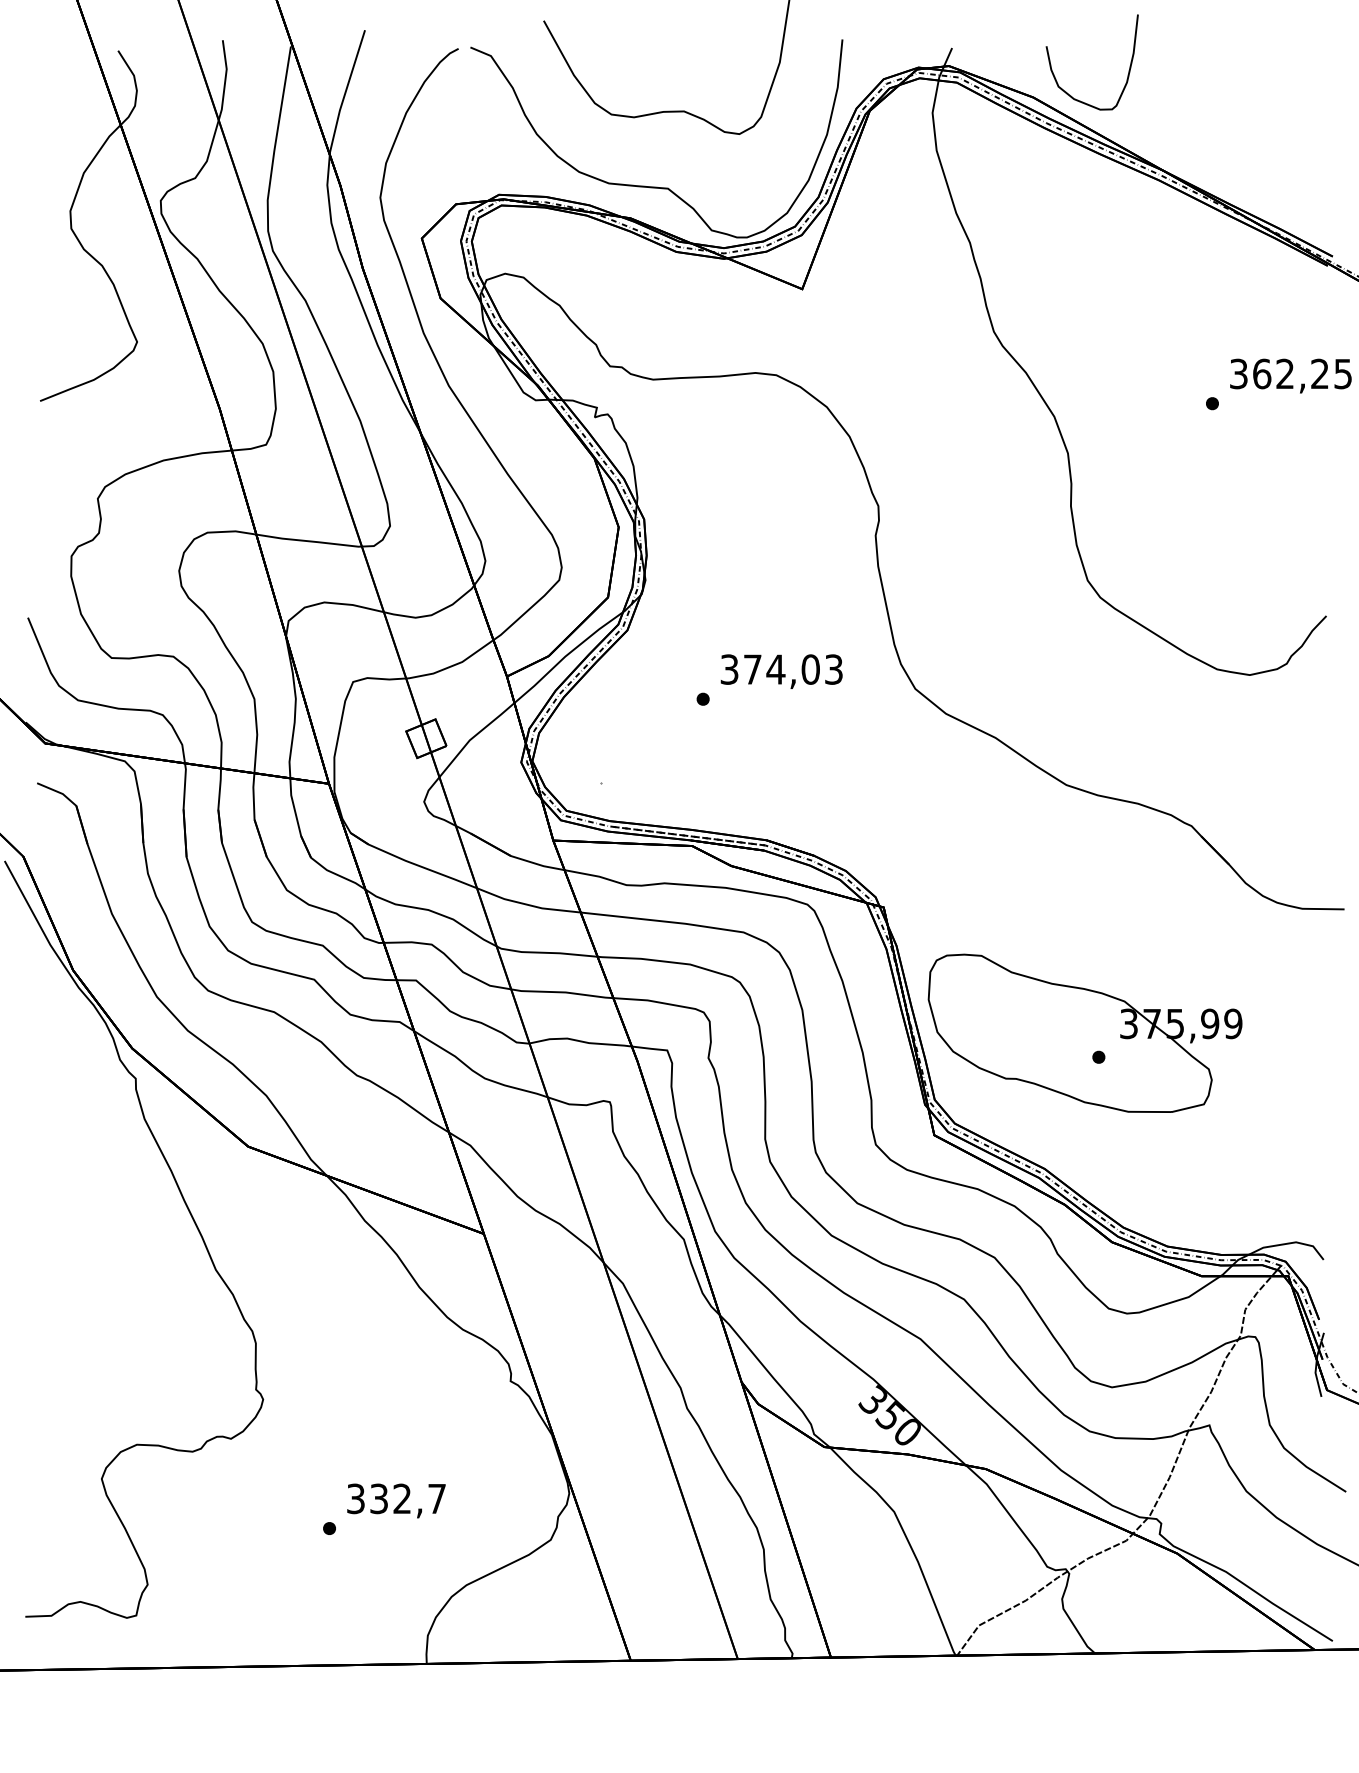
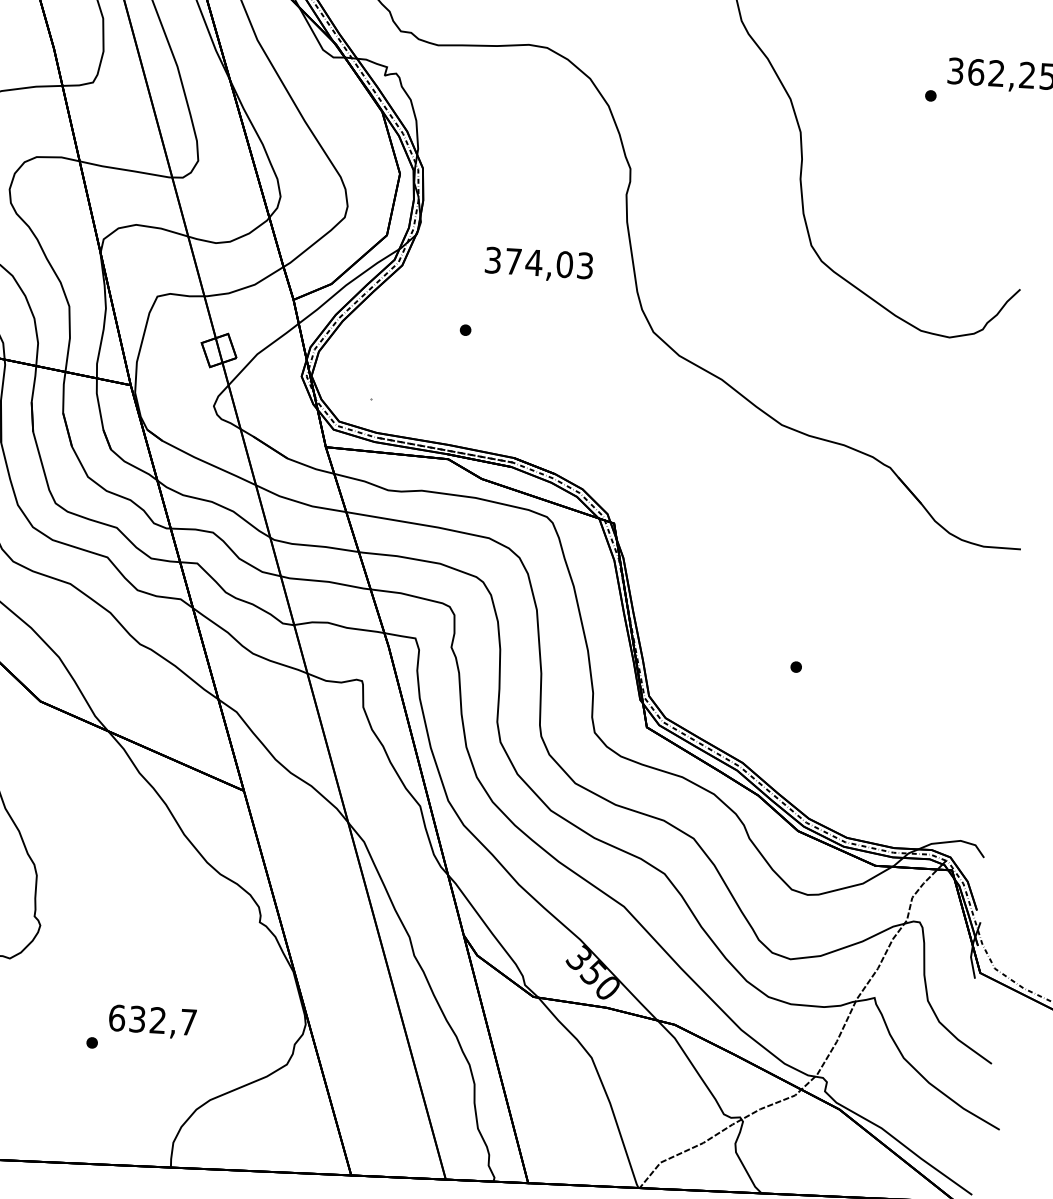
text: (781, 671) -> (538, 264), moved
part: (1084, 1032) -> (784, 644), removed
text: (356, 1498) -> (117, 1017), 332,7 -> 632,7

